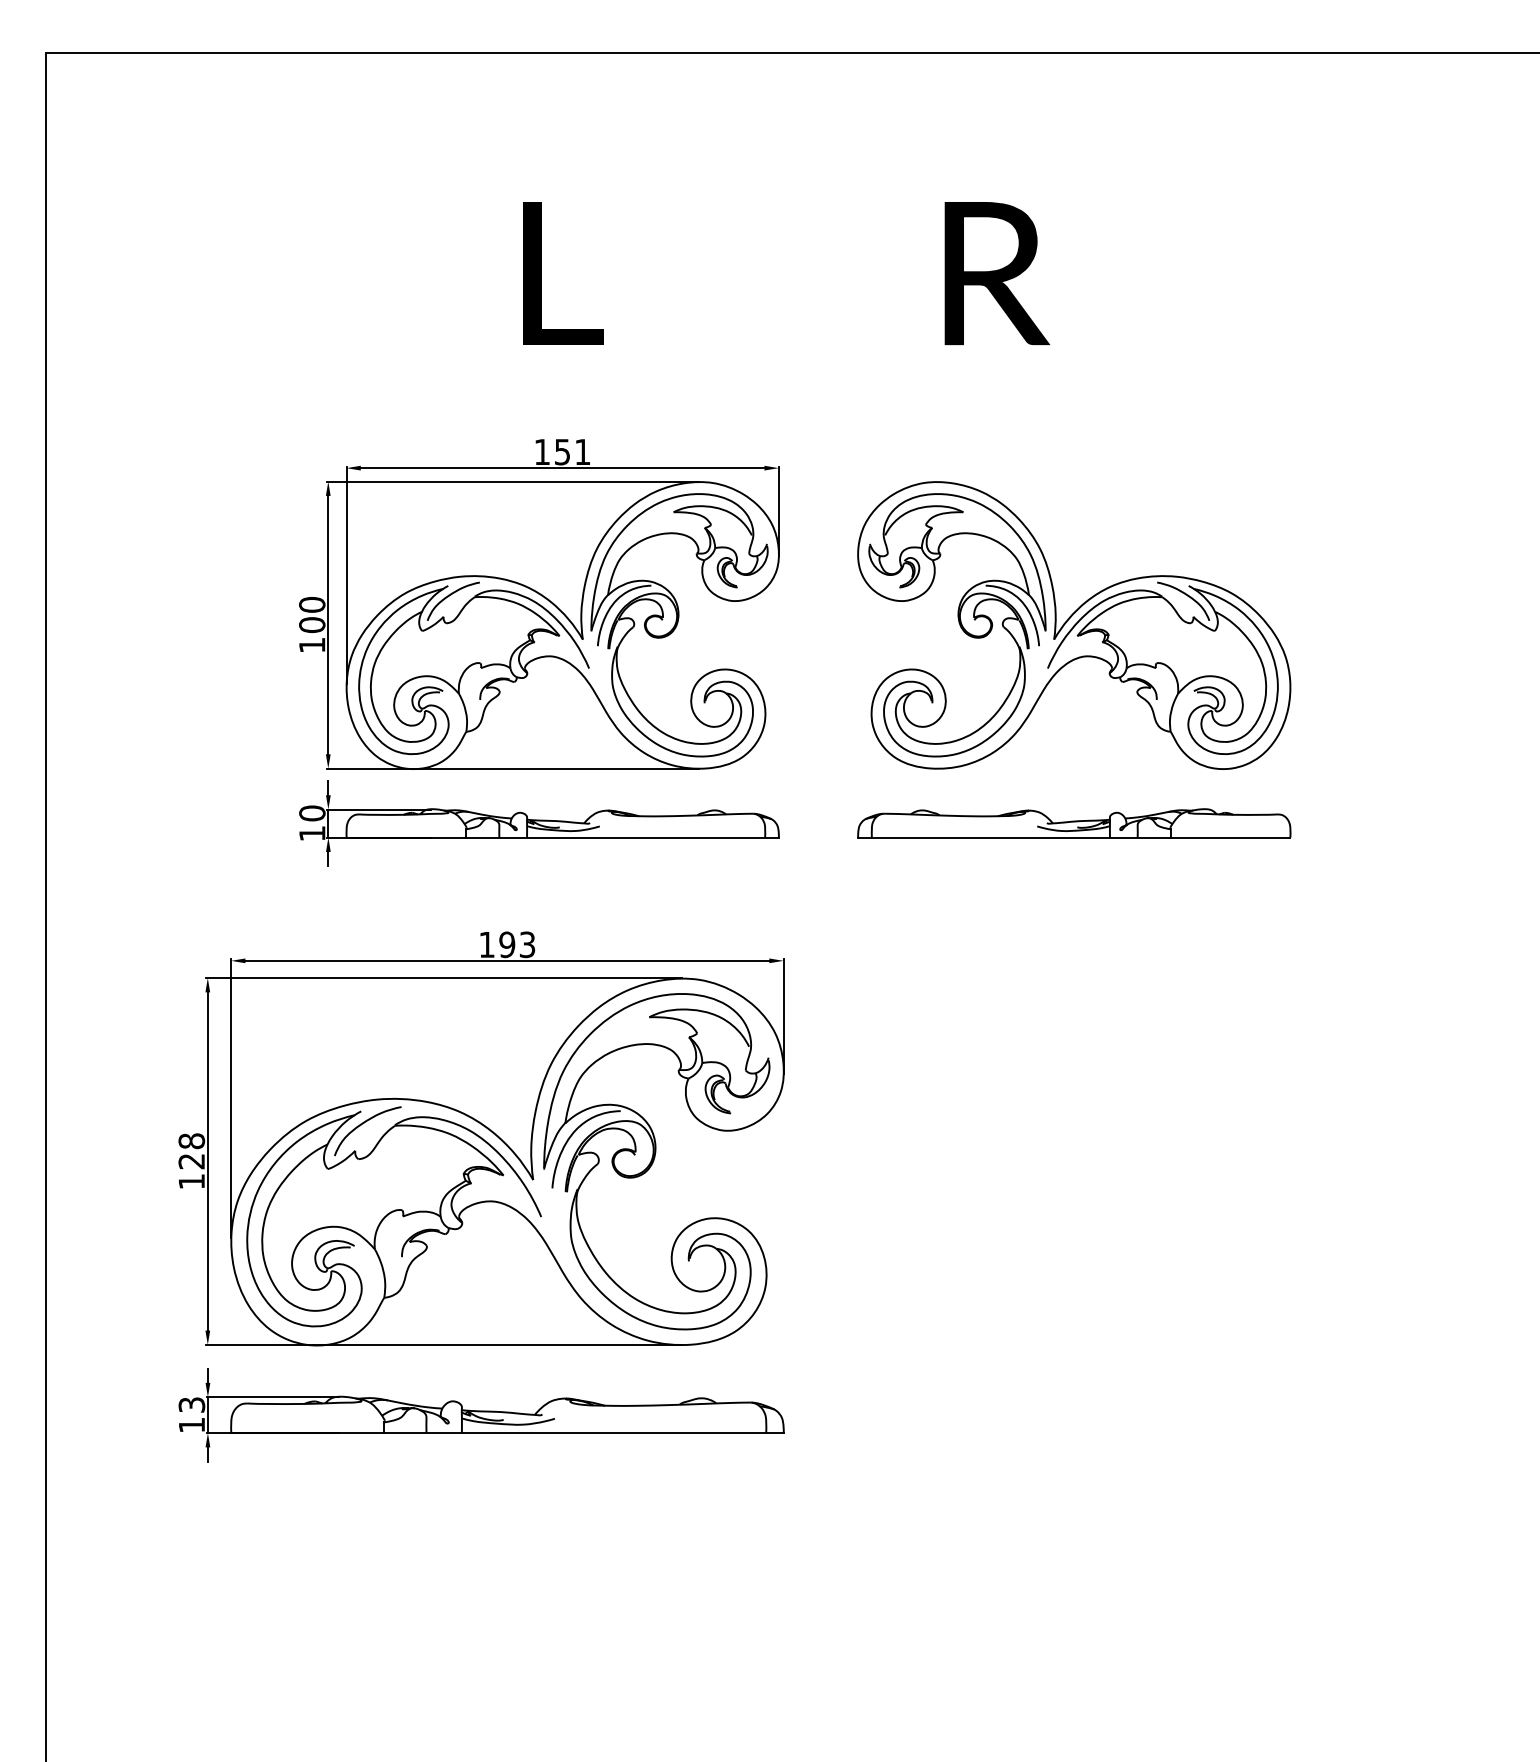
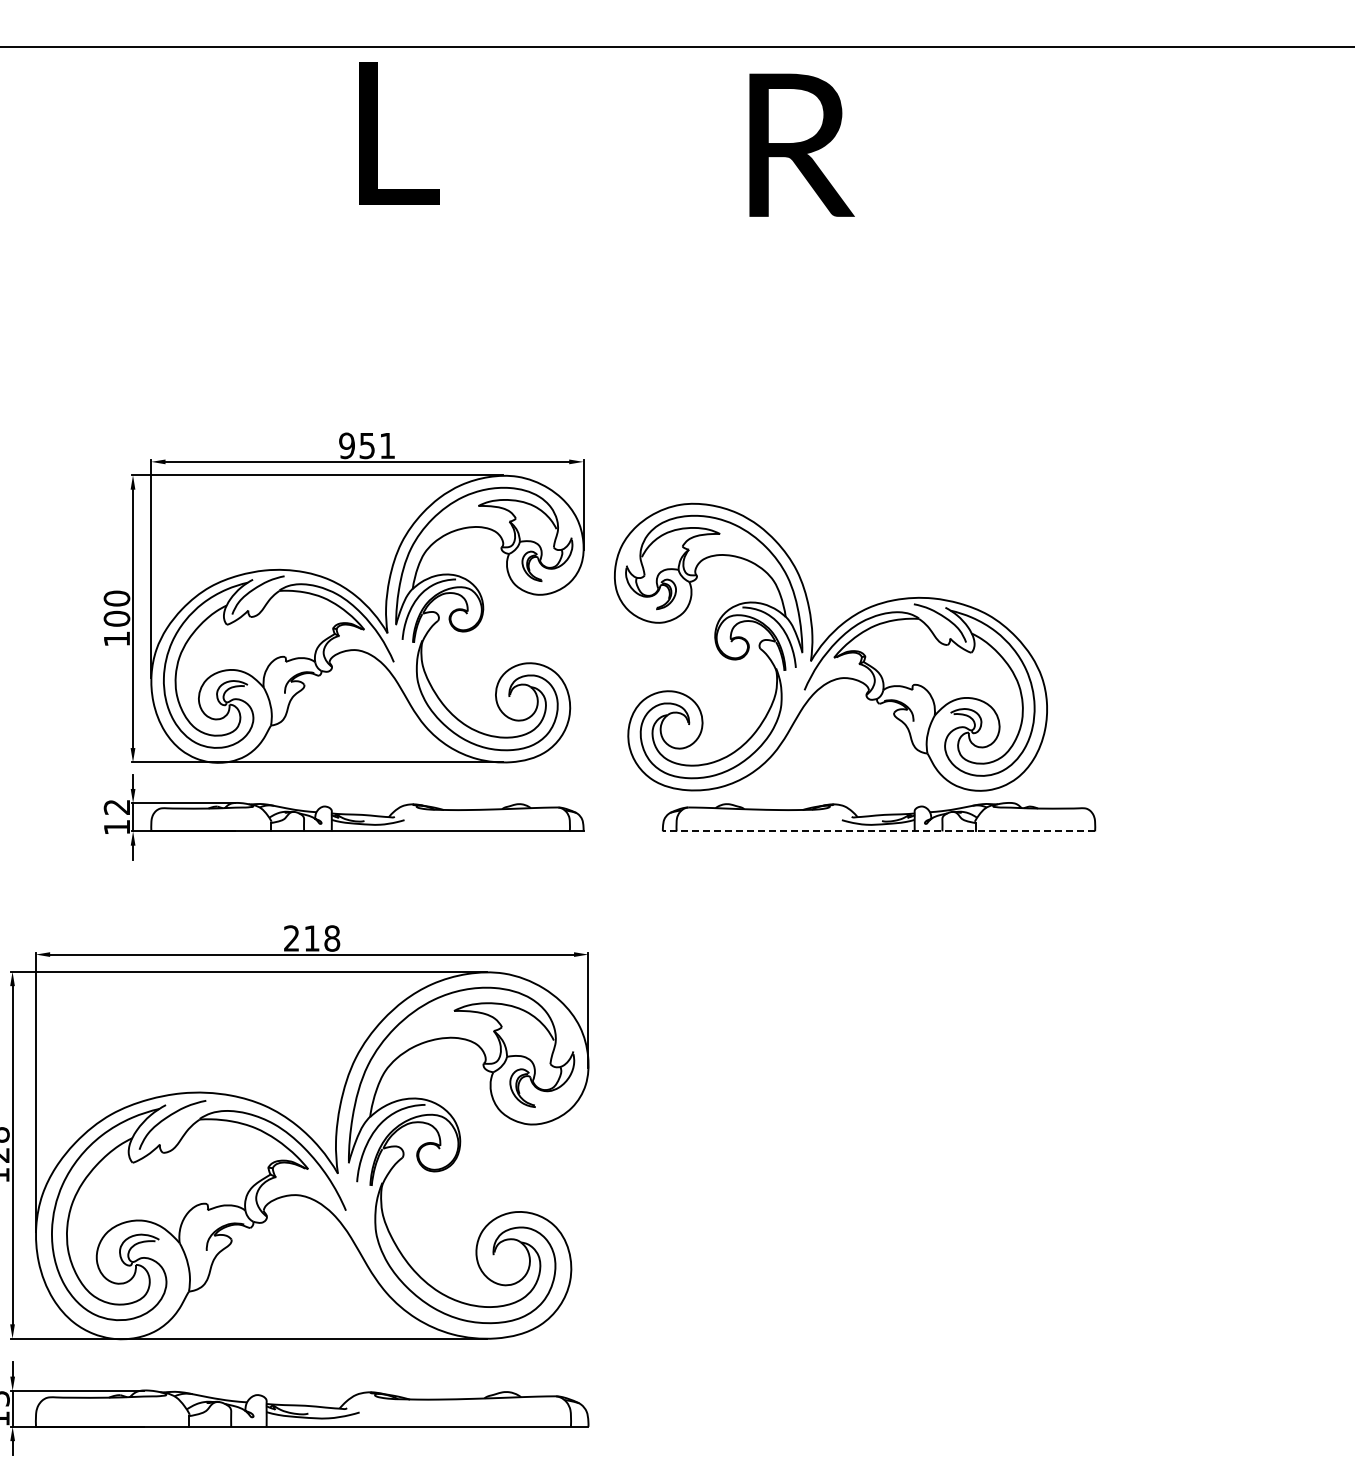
text: (563, 273) -> (399, 133), moved
text: (997, 273) -> (802, 145), moved
text: (542, 451) -> (347, 445), 151 -> 951
part: (1074, 625) -> (831, 647), moved
text: (312, 813) -> (117, 807), 10 -> 12
line: (1073, 837) -> (878, 831), solid -> dashed
text: (507, 944) -> (312, 938), 193 -> 218

